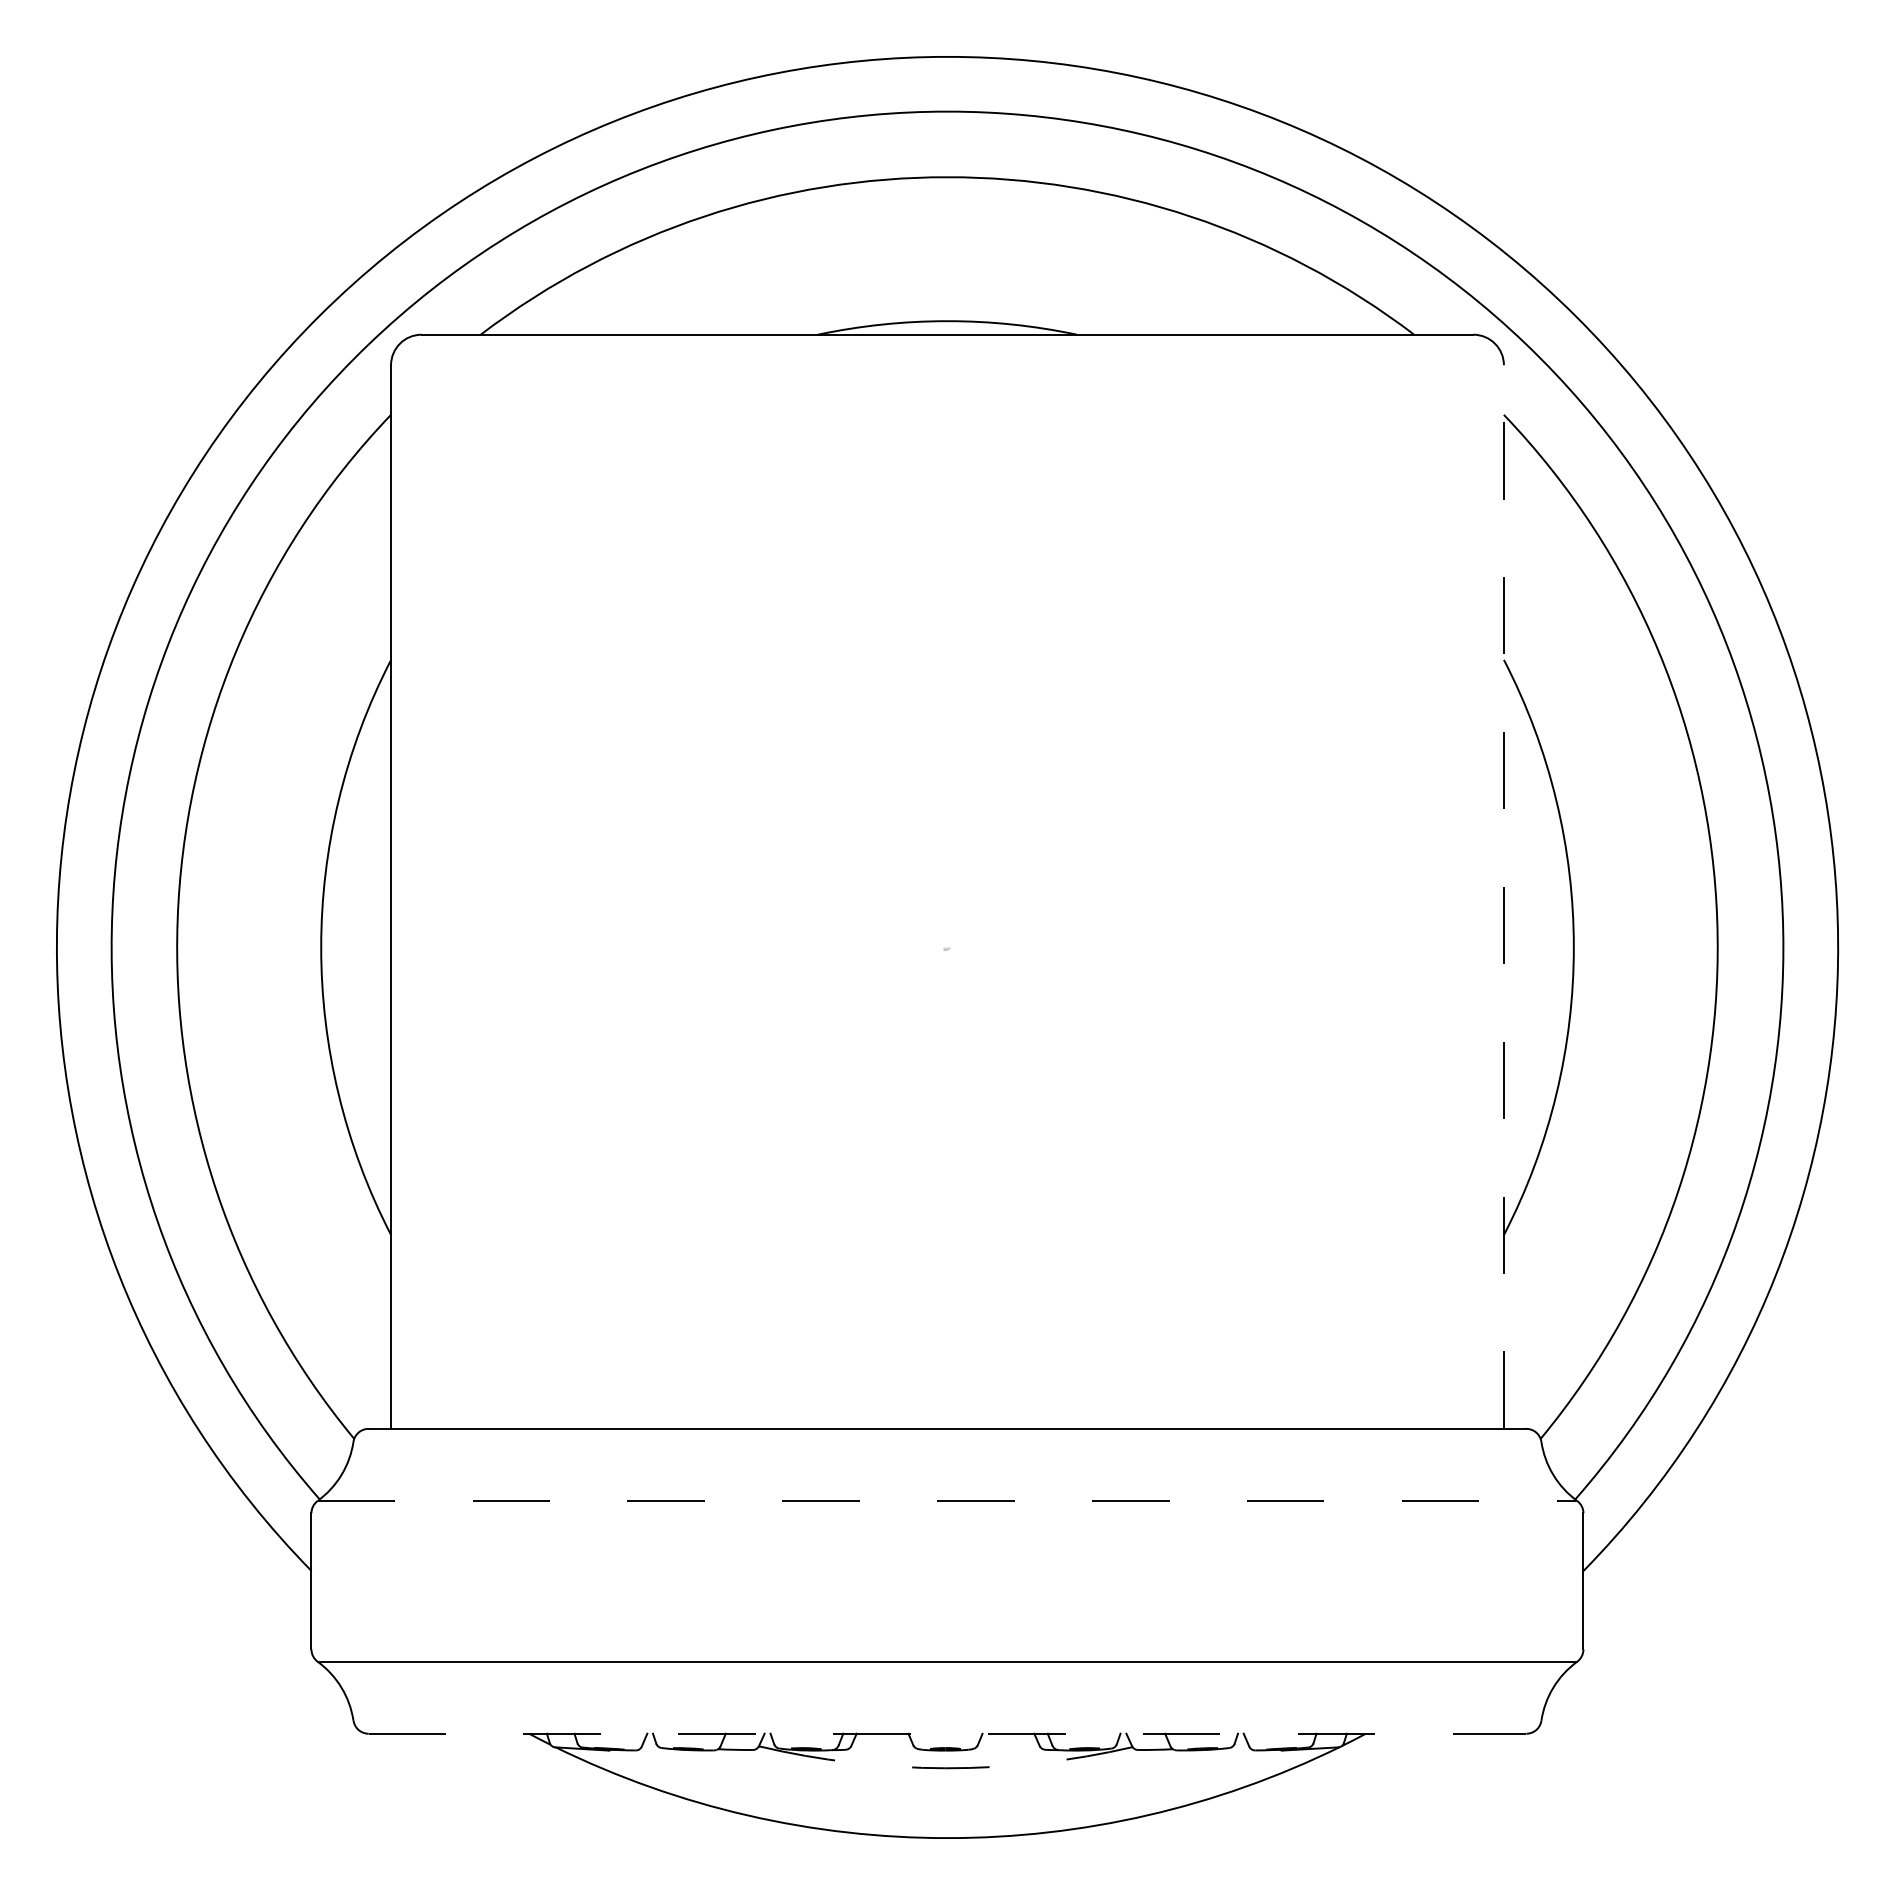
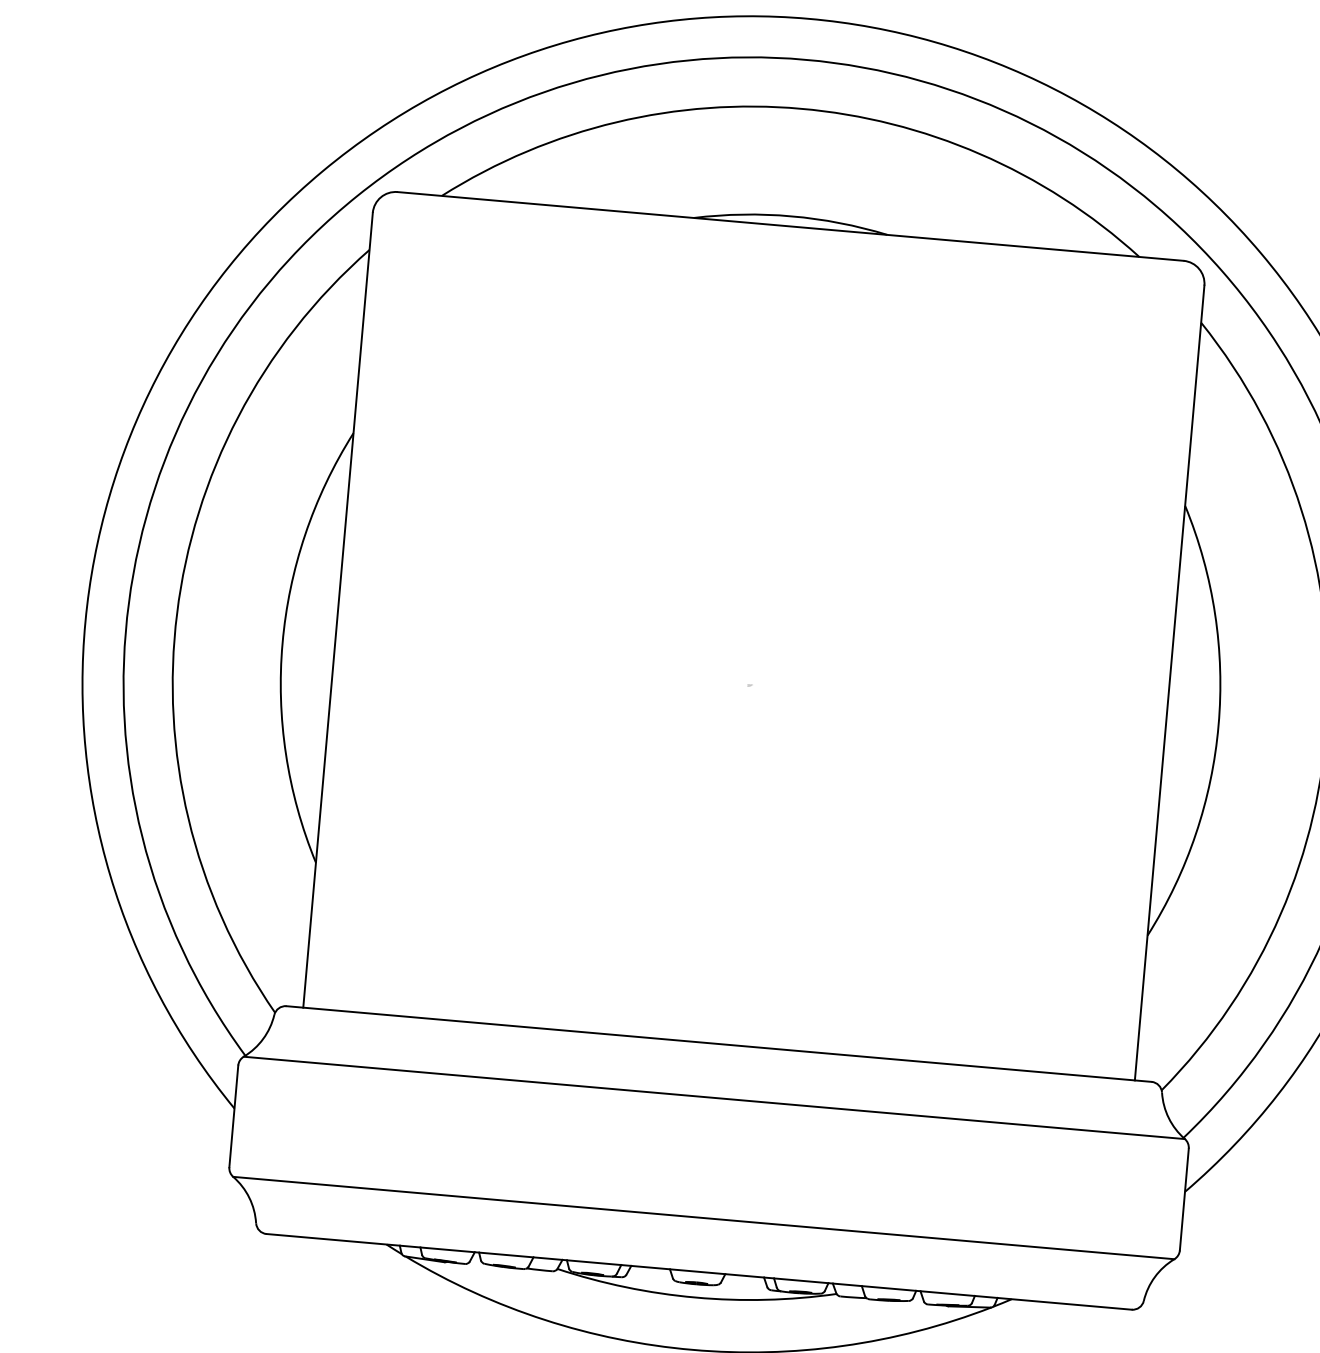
line: (1503, 897) -> (1169, 683), dashed -> solid
line: (947, 1500) -> (714, 1097), dashed -> solid
line: (947, 1733) -> (699, 1271), dashed -> solid
arc: (945, 1768) -> (695, 1297), dashed -> solid

